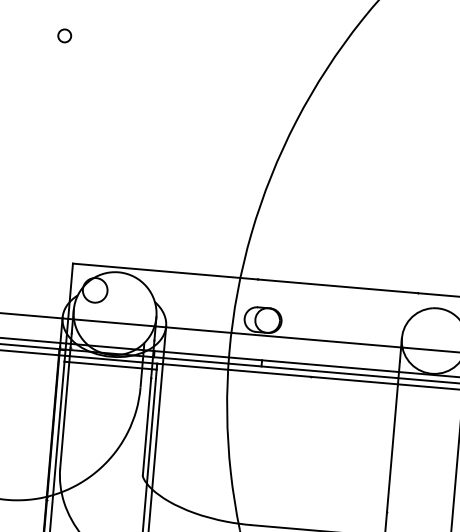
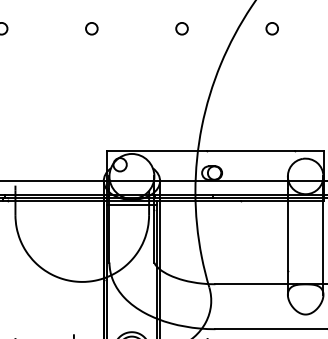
circle: (64, 35) -> (91, 28), size x1.67
circle: (229, 49) -> (181, 28), added
circle: (395, 63) -> (271, 28), added

